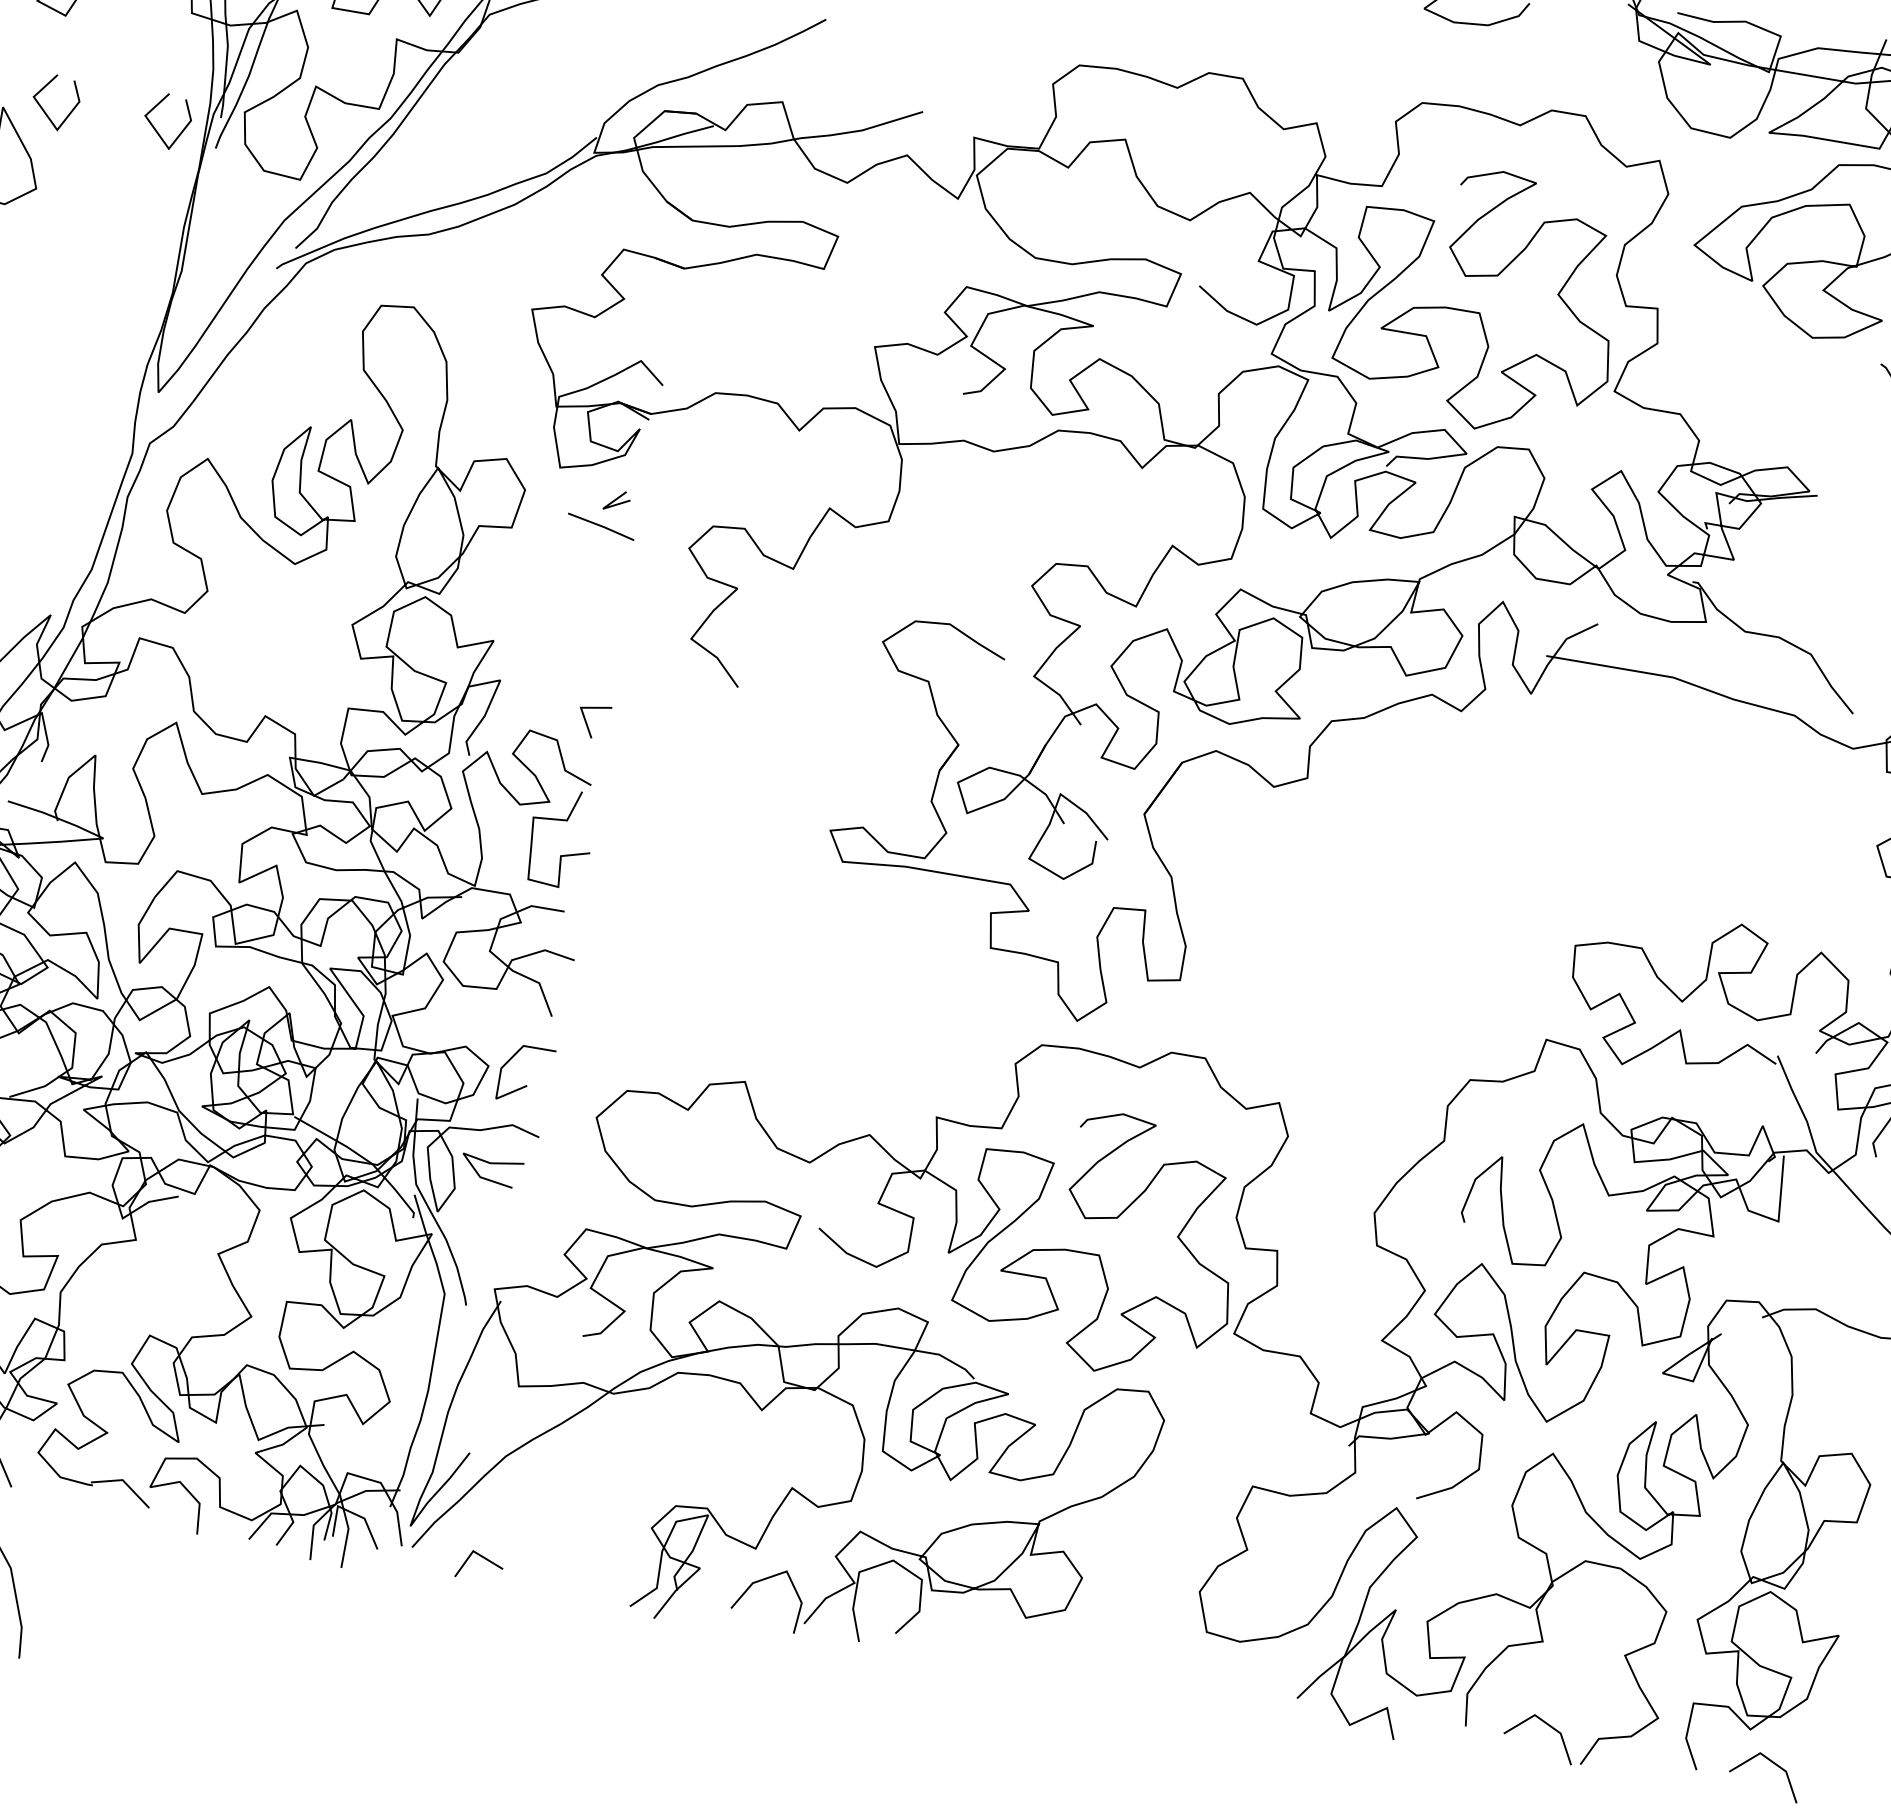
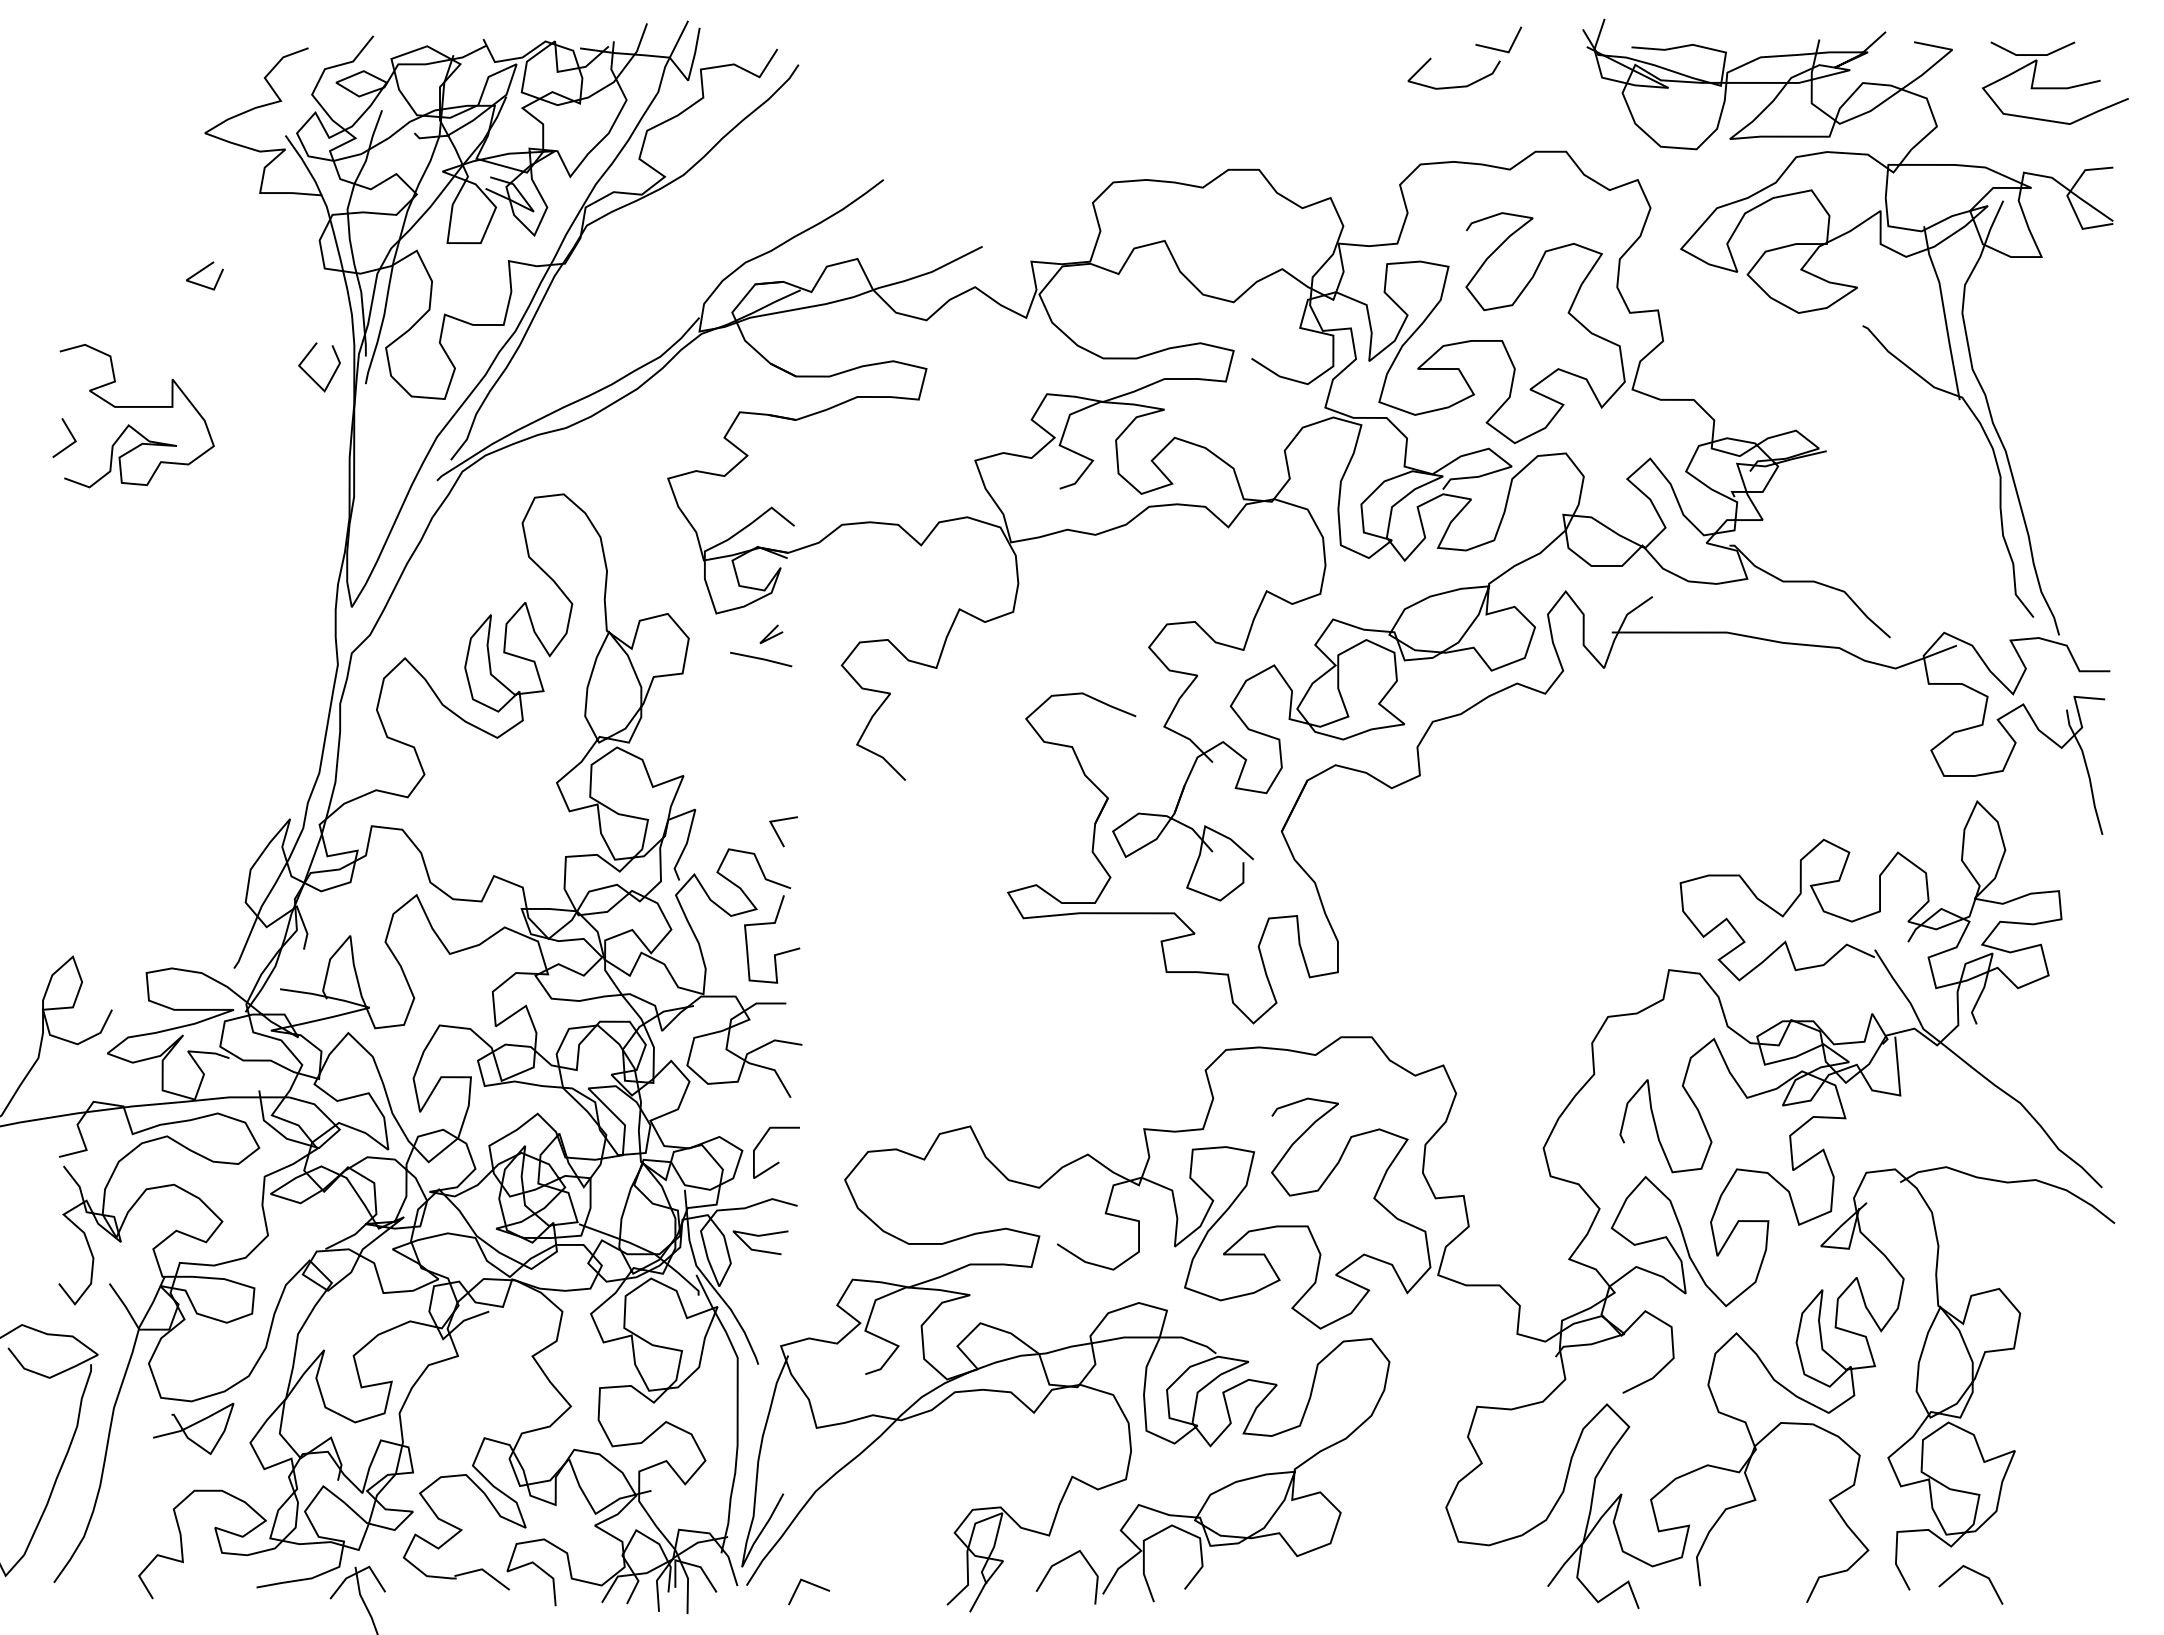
line: (44, 109) -> (209, 375), removed
line: (1547, 1725) -> (1772, 1573), removed

